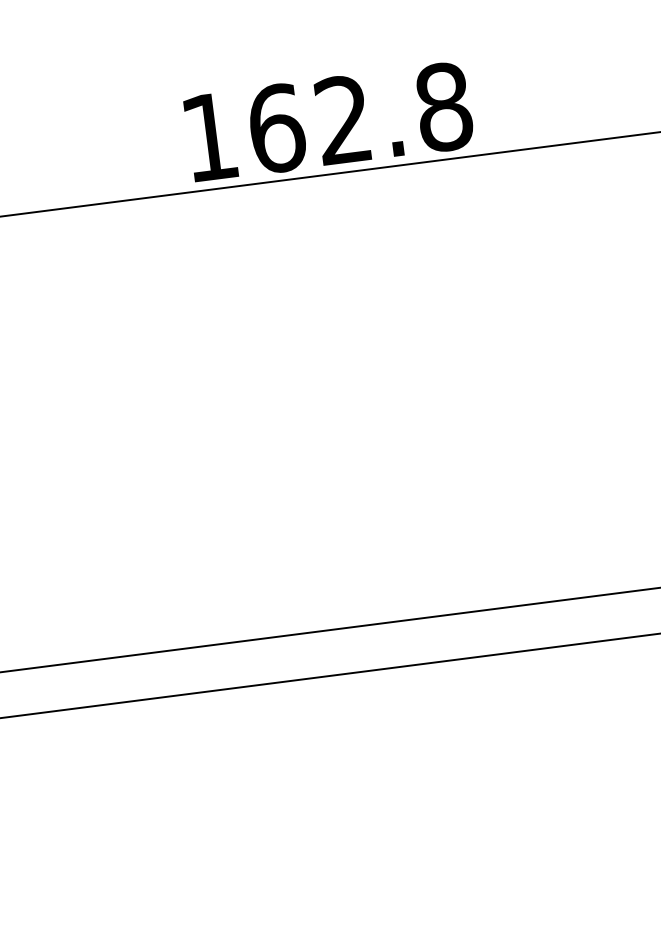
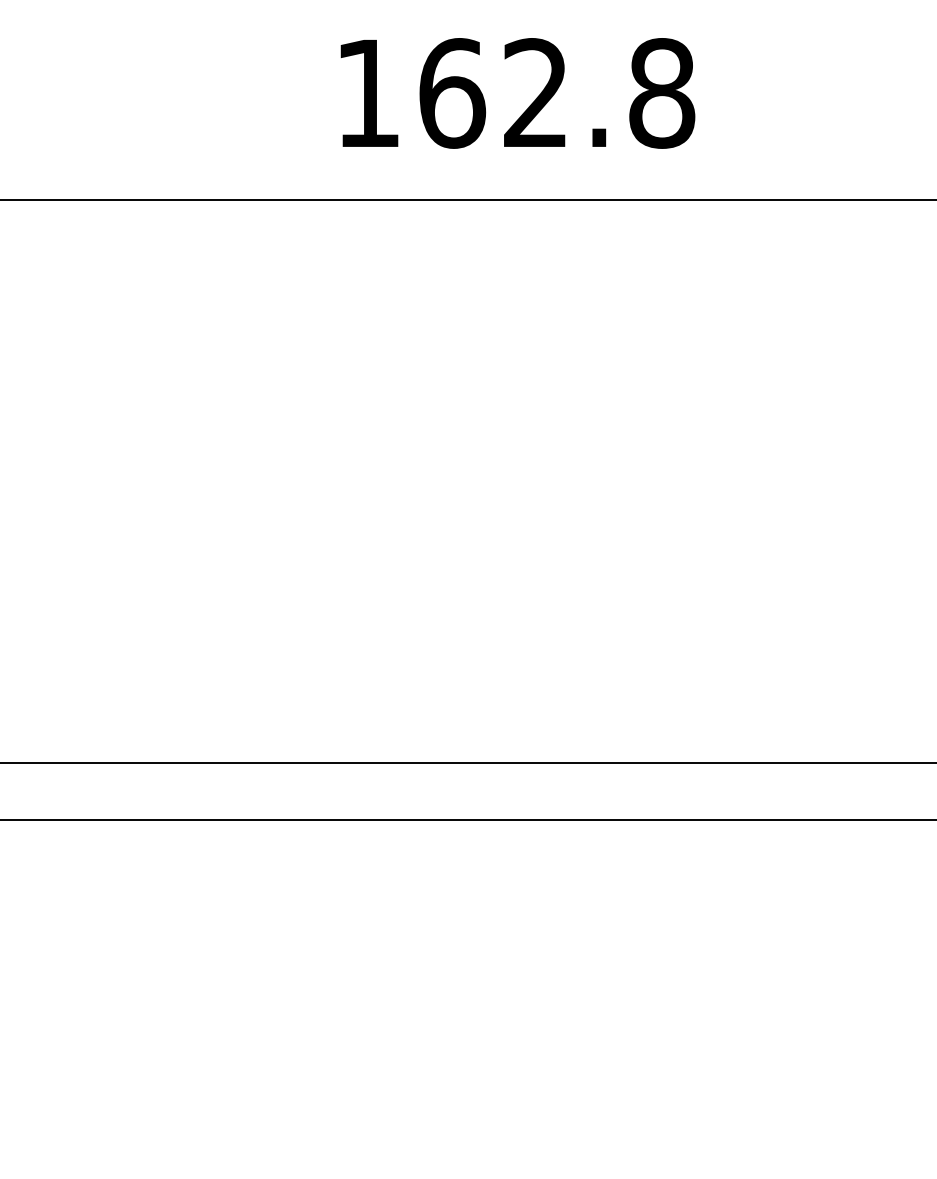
text: (328, 122) -> (517, 93), moved

